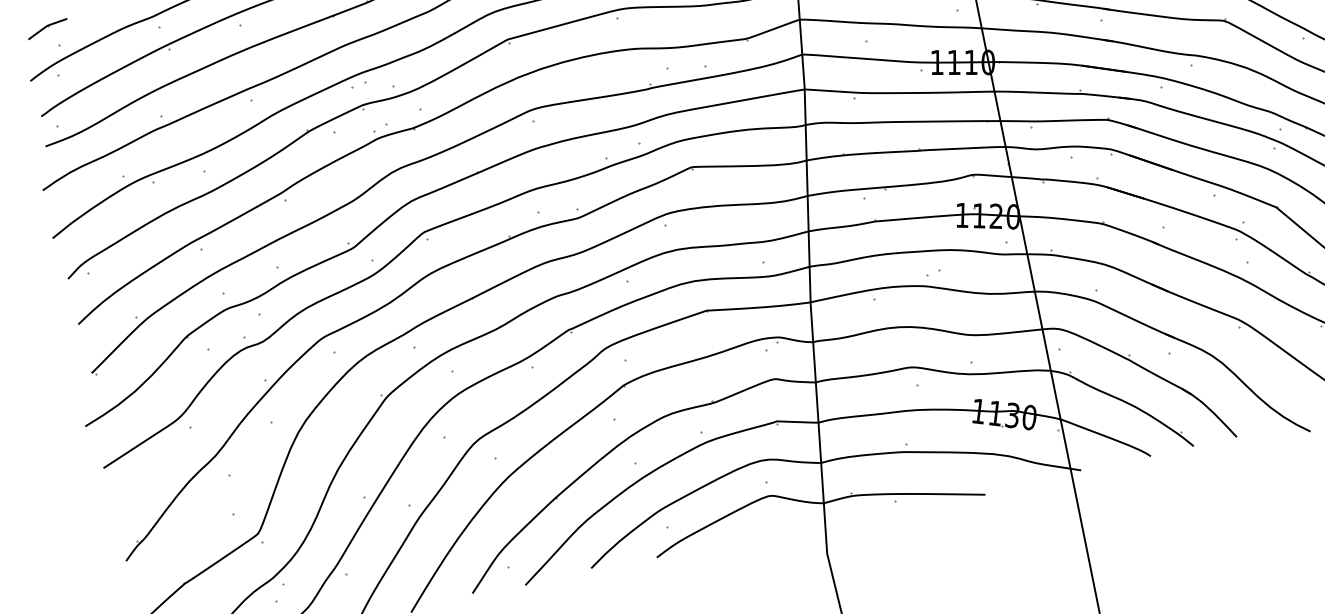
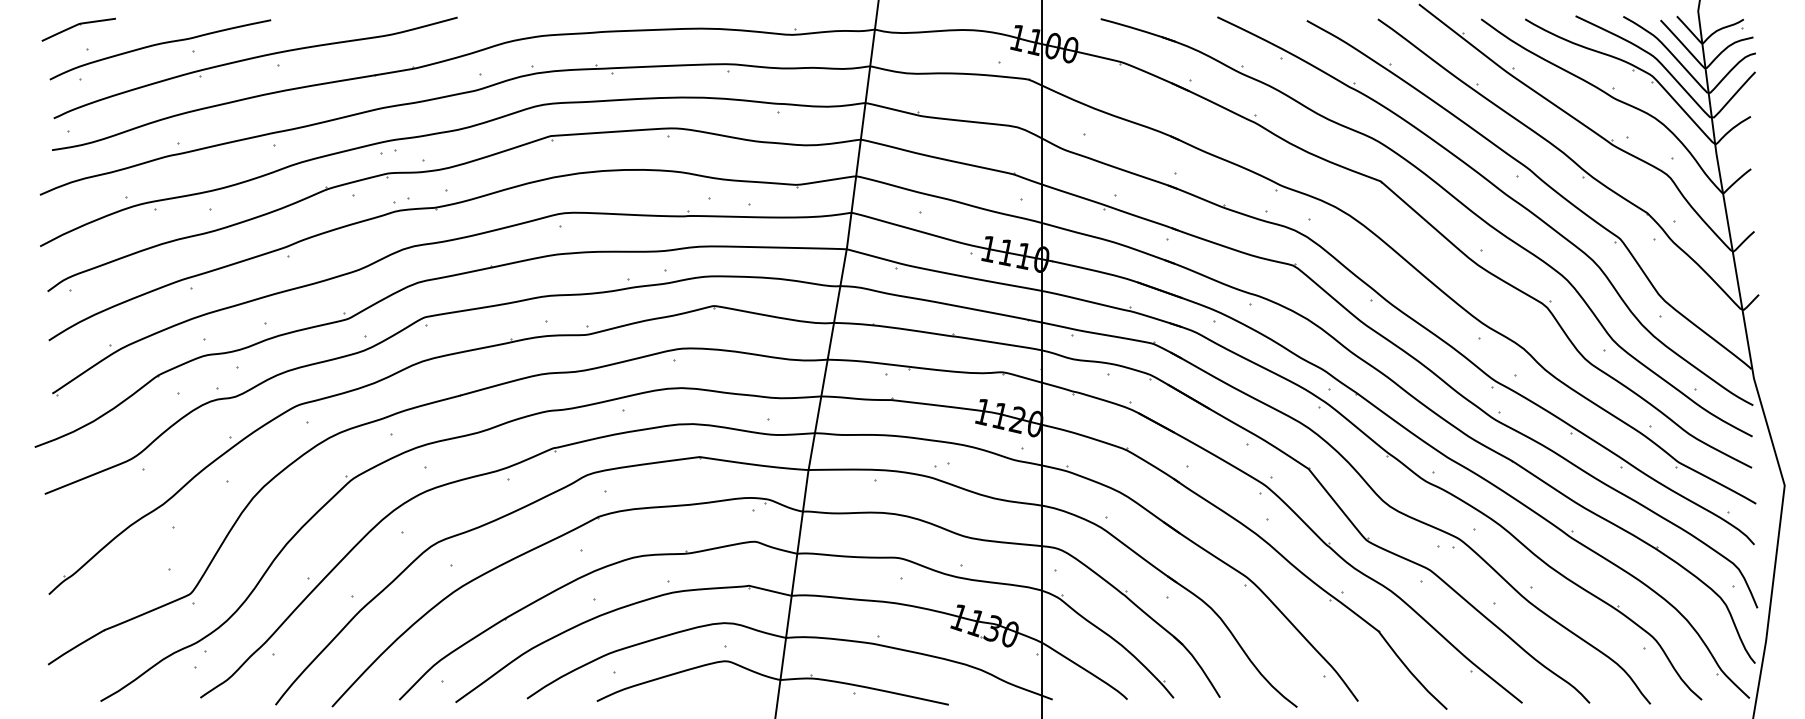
part: (47, 29) -> (78, 29), size x1.67

